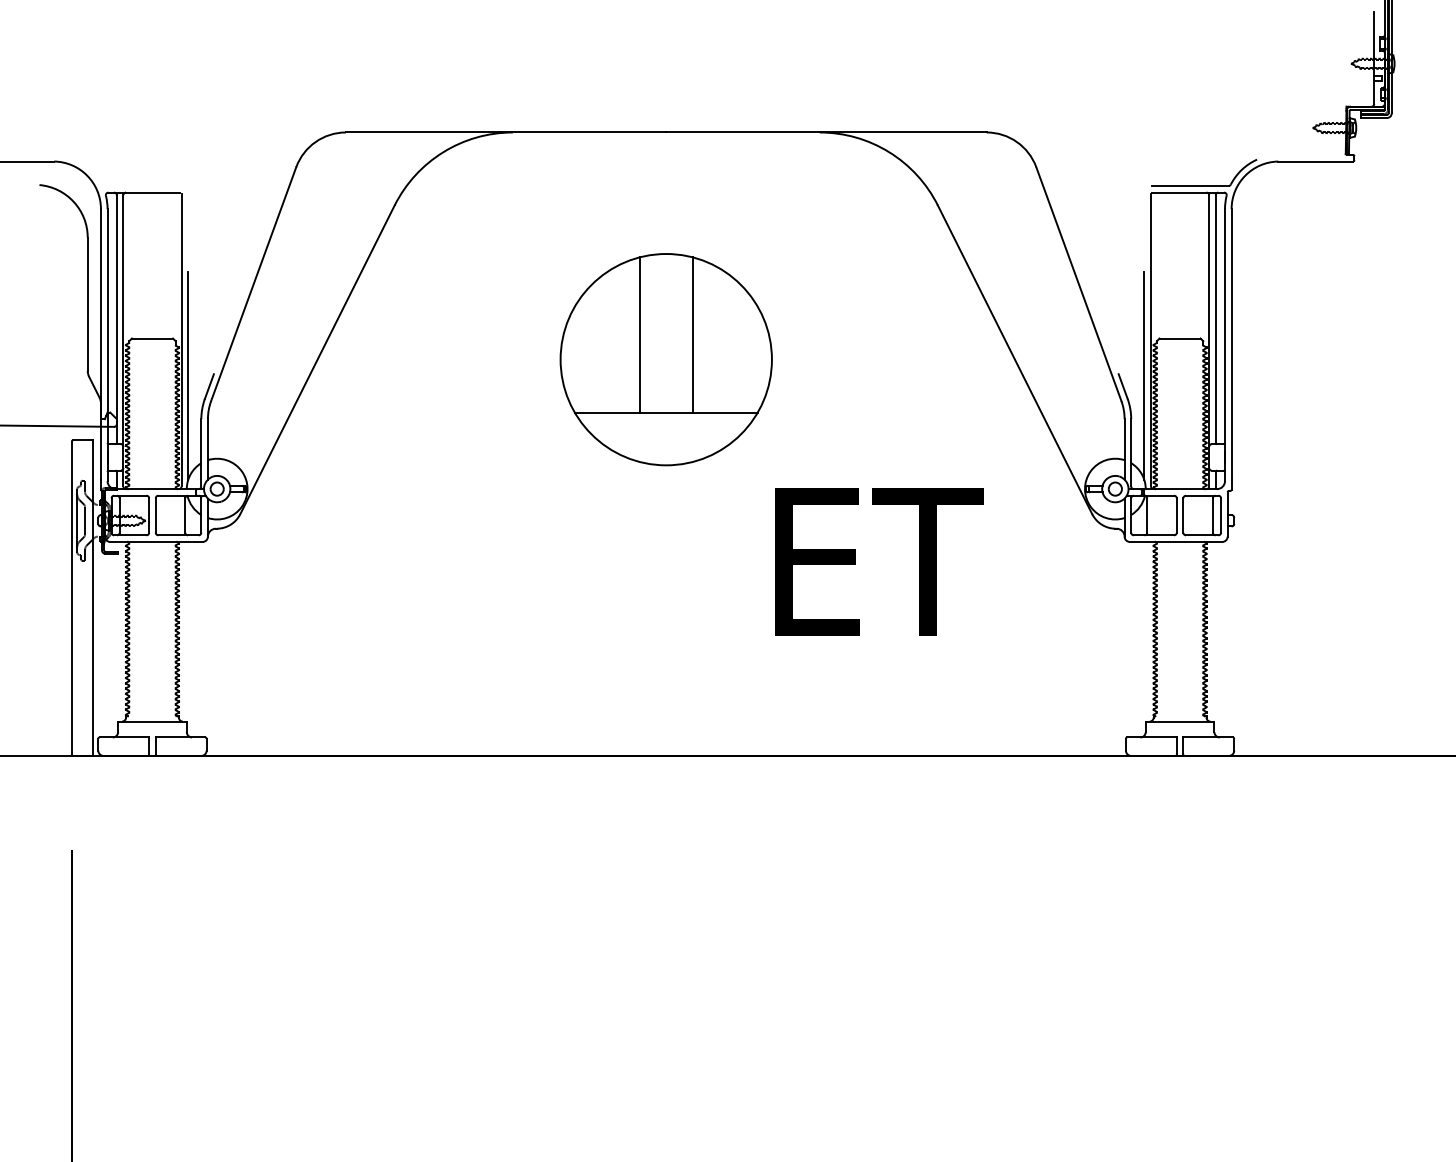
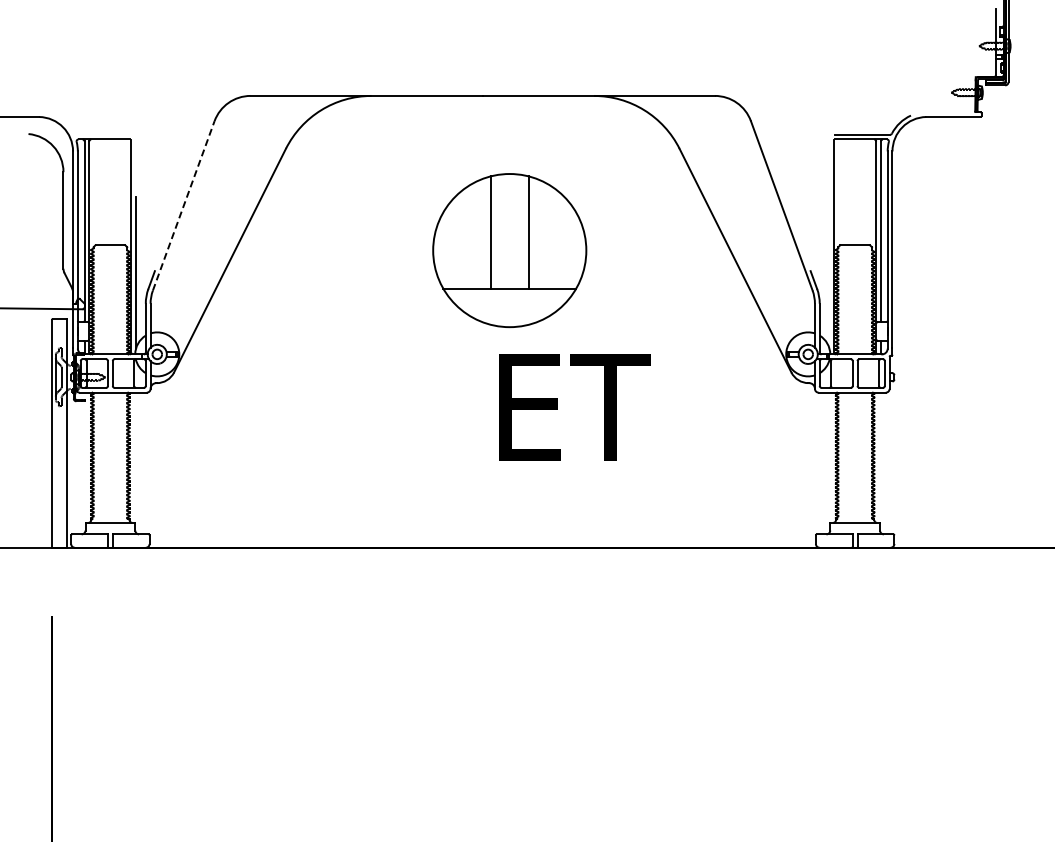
line: (253, 283) -> (183, 205), solid -> dashed
part: (665, 359) -> (509, 250), moved
line: (1144, 376) -> (829, 272), removed
text: (878, 562) -> (574, 407), moved

